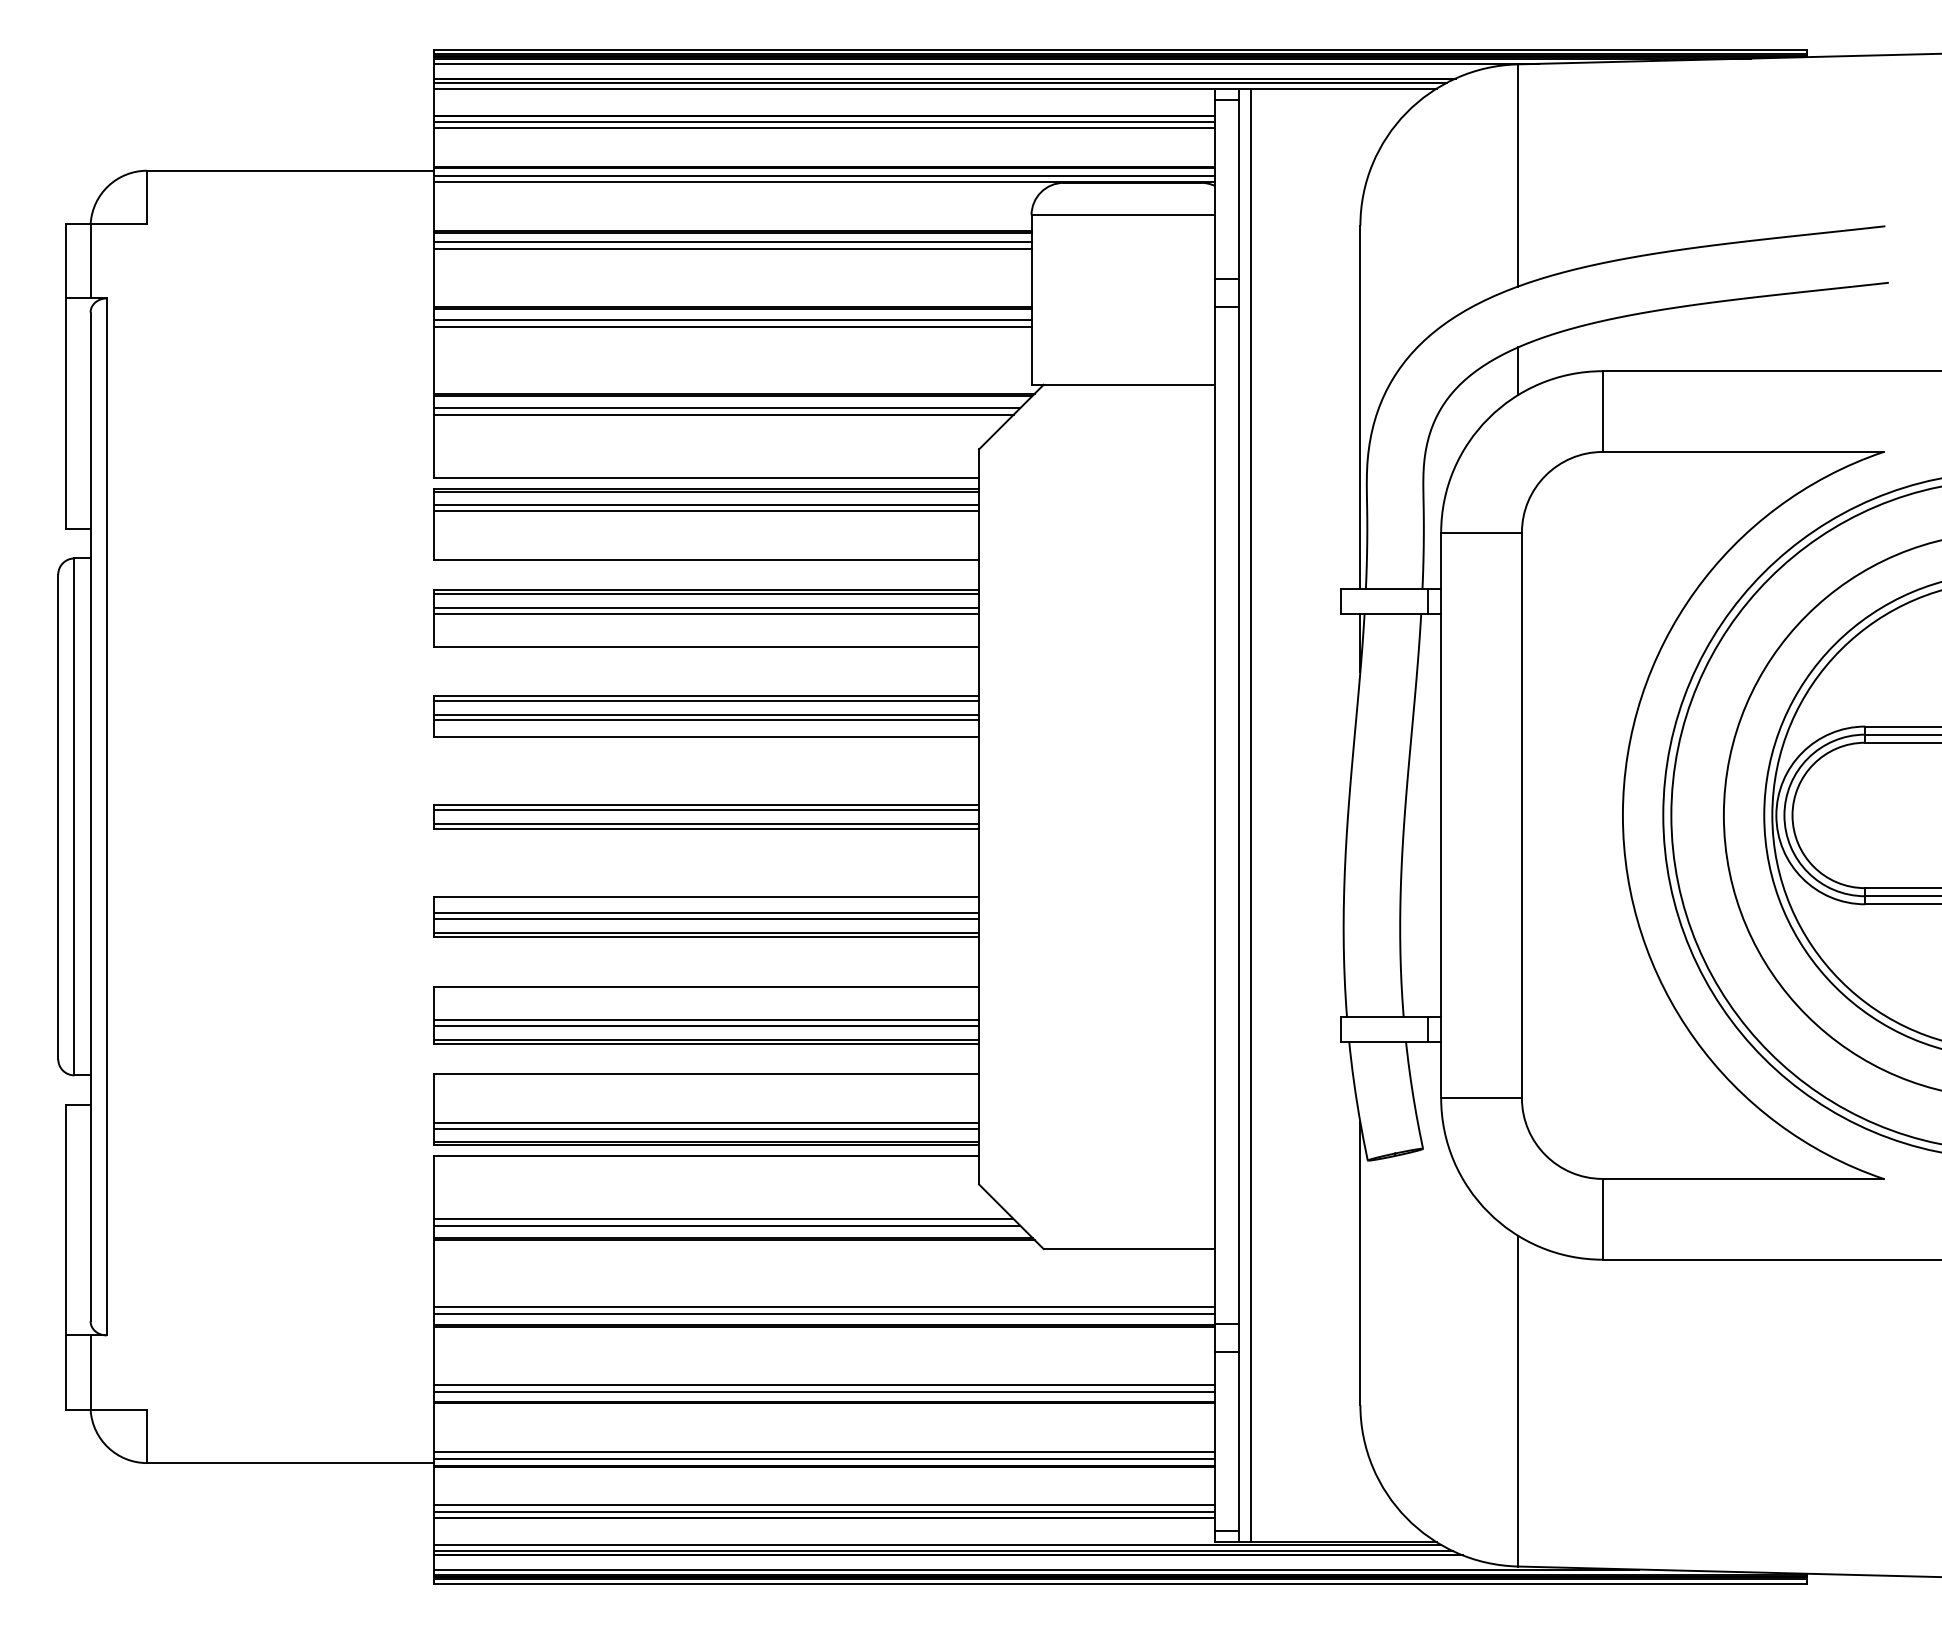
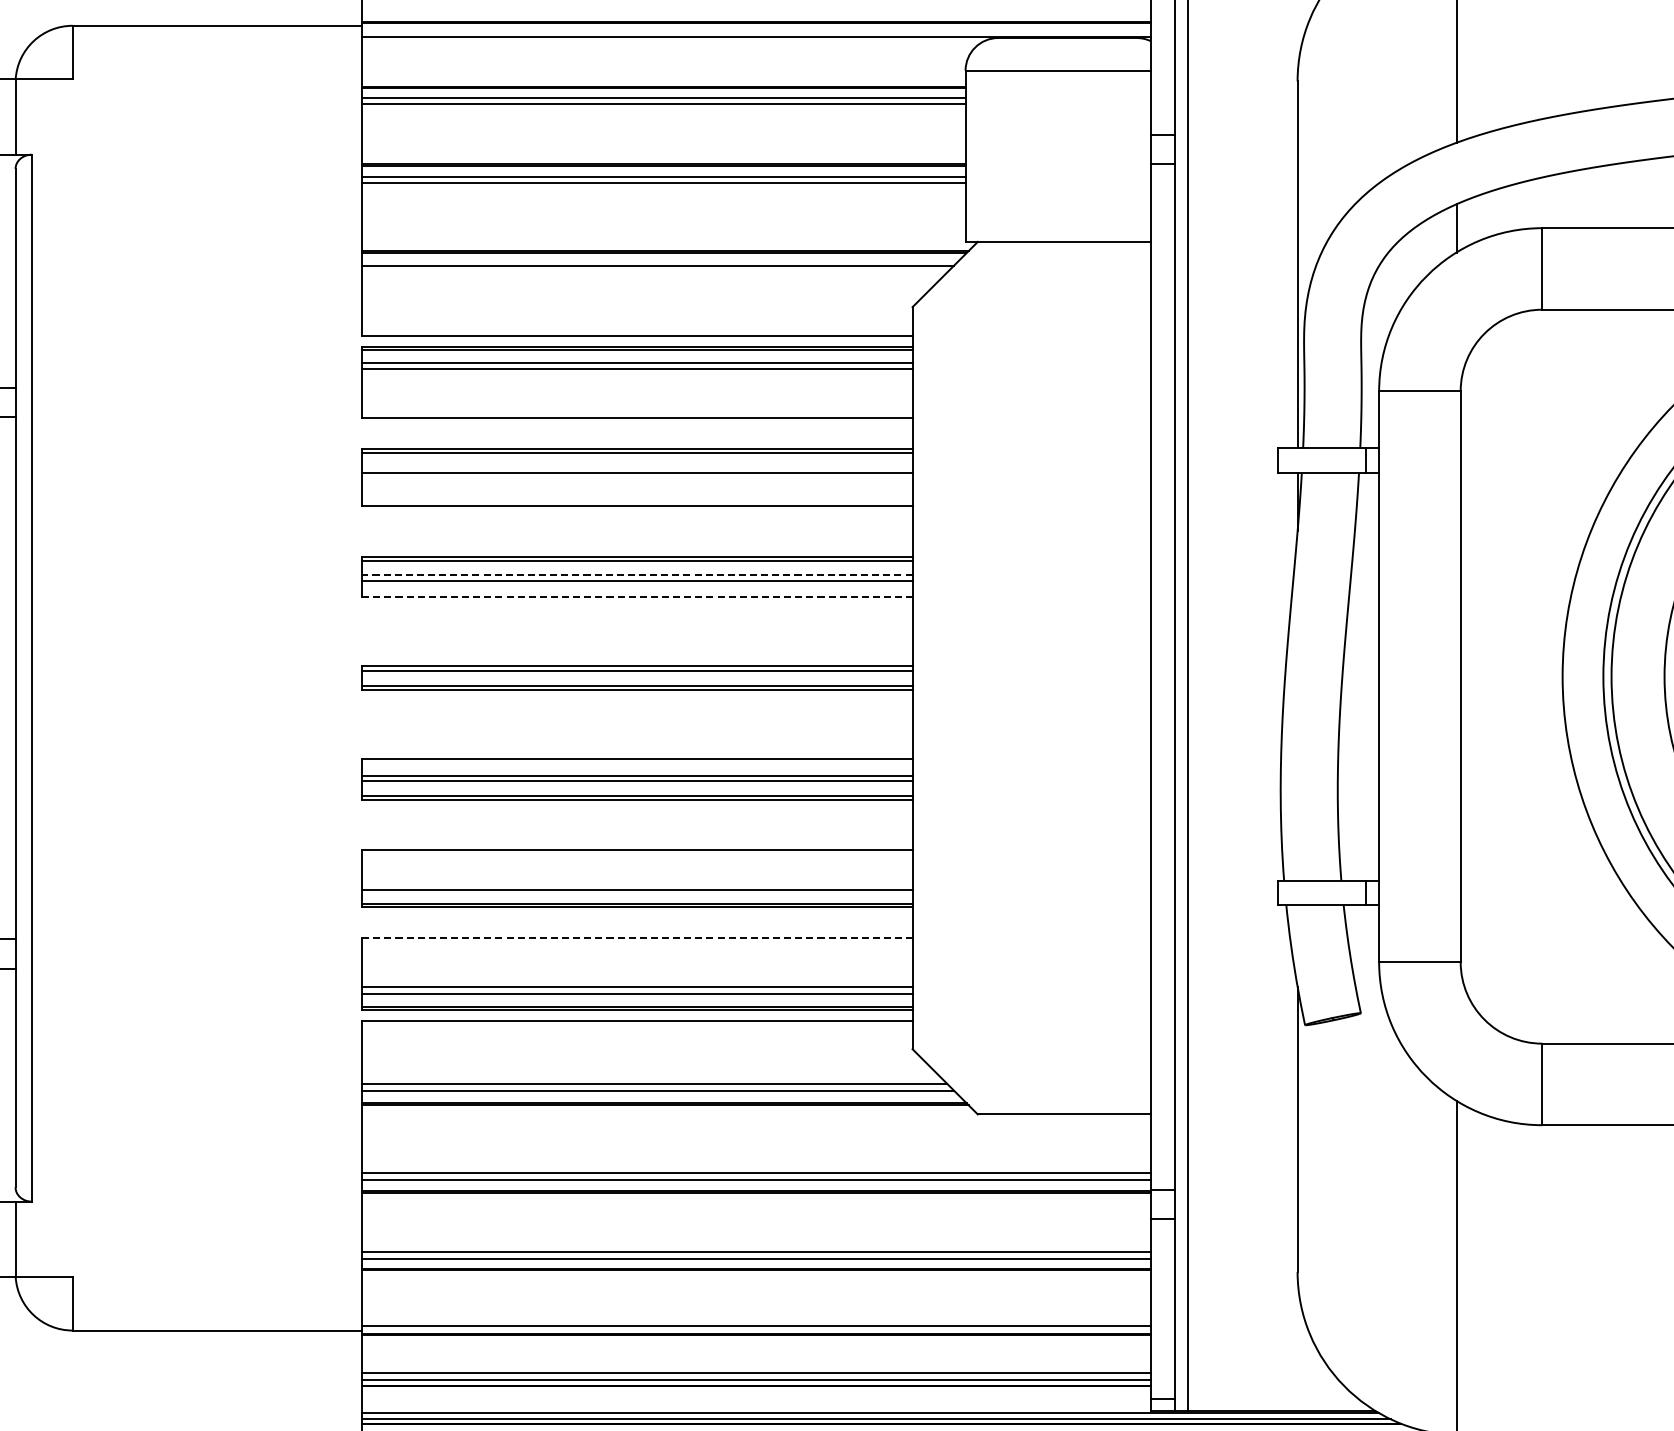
line: (824, 175) -> (756, 30), removed
line: (723, 414) -> (654, 271), removed
line: (706, 607) -> (637, 466), removed
line: (706, 715) -> (637, 575), solid -> dashed
line: (706, 736) -> (637, 596), solid -> dashed
line: (706, 1020) -> (637, 883), removed
line: (706, 1074) -> (637, 938), solid -> dashed
line: (824, 1451) -> (756, 1318), removed

